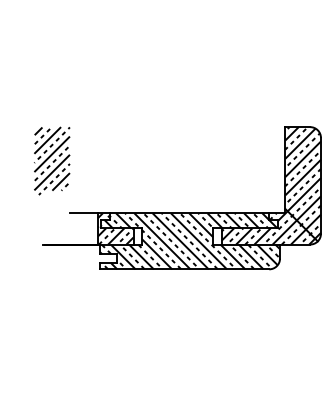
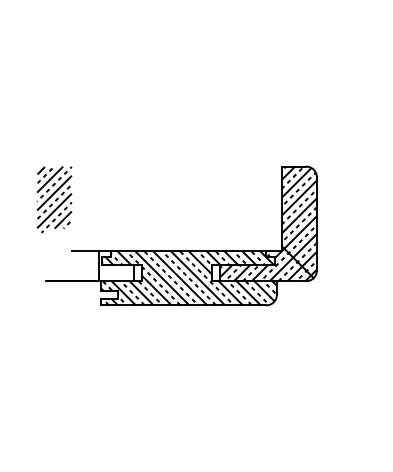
hatch: (115, 228) -> (116, 265), removed

